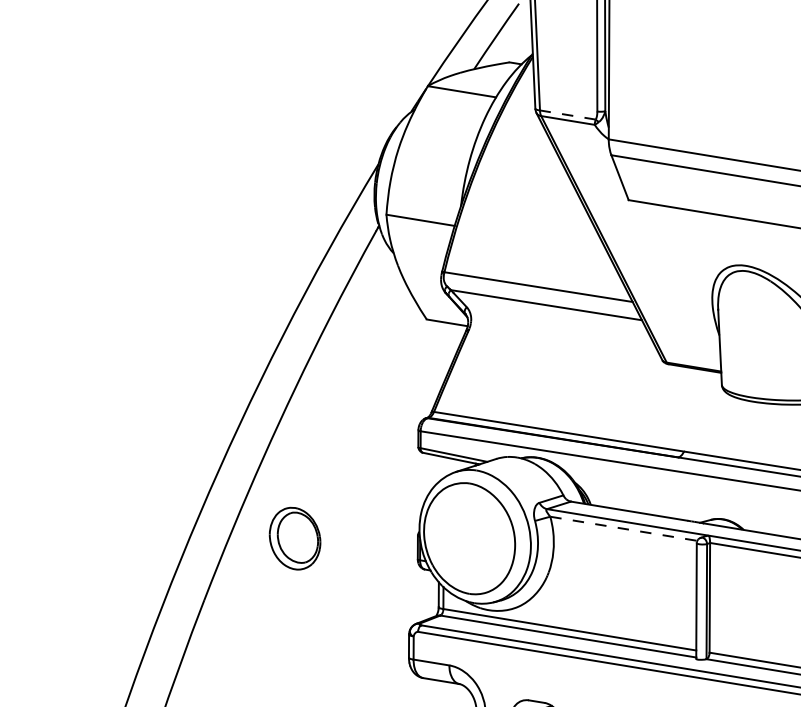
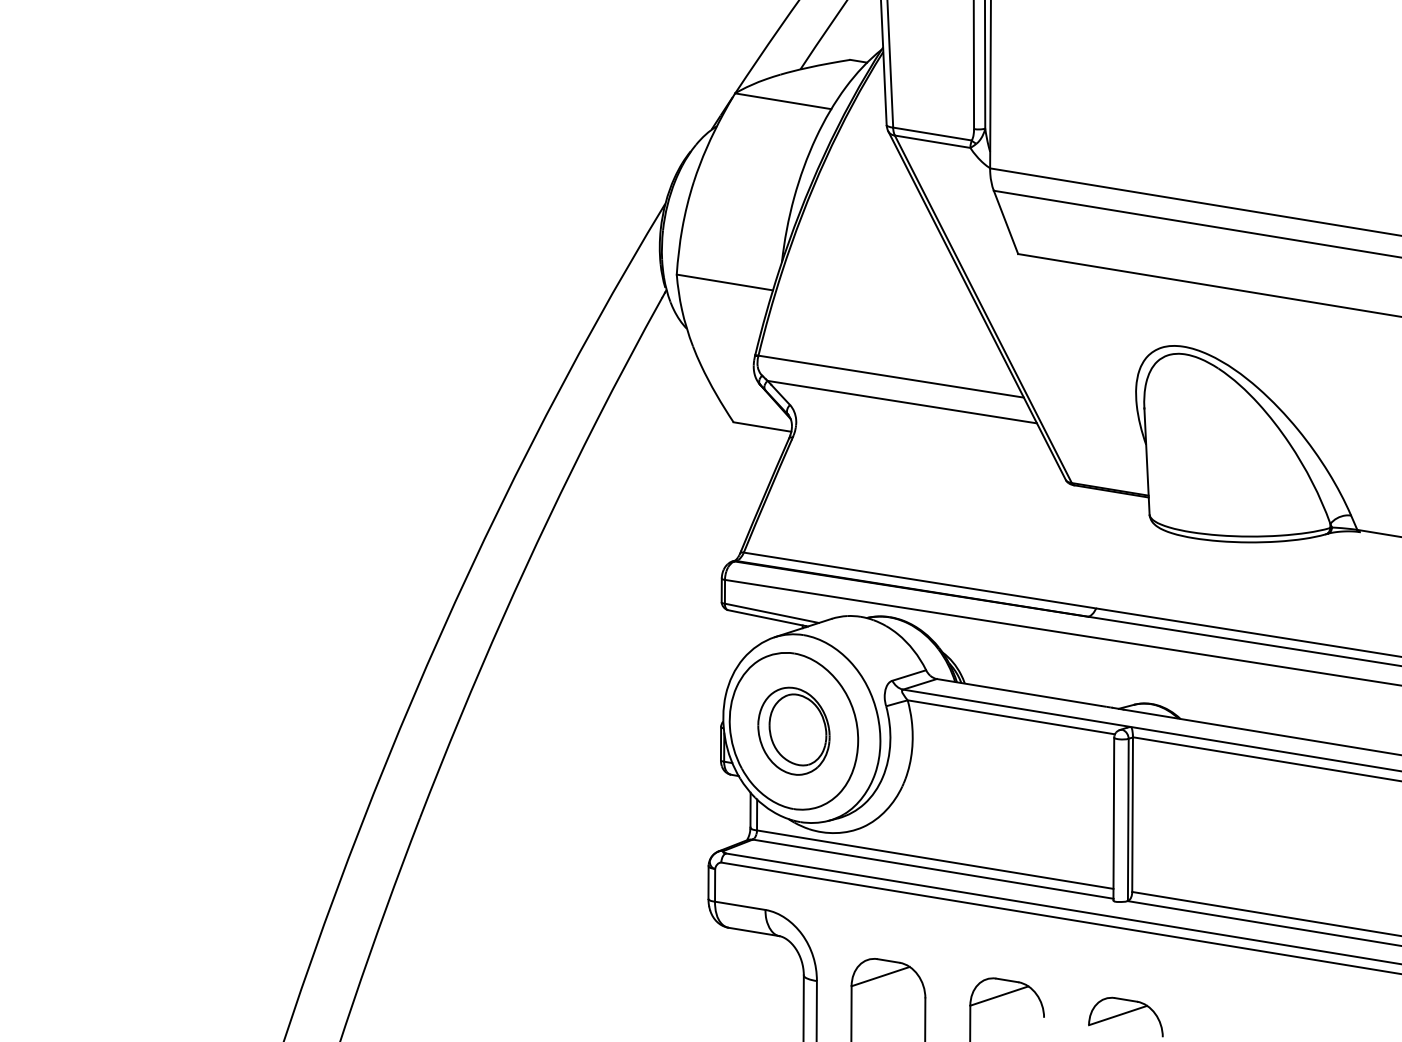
line: (567, 115) -> (932, 134), dashed -> solid
line: (623, 528) -> (1011, 717), dashed -> solid
part: (294, 538) -> (793, 730), moved

